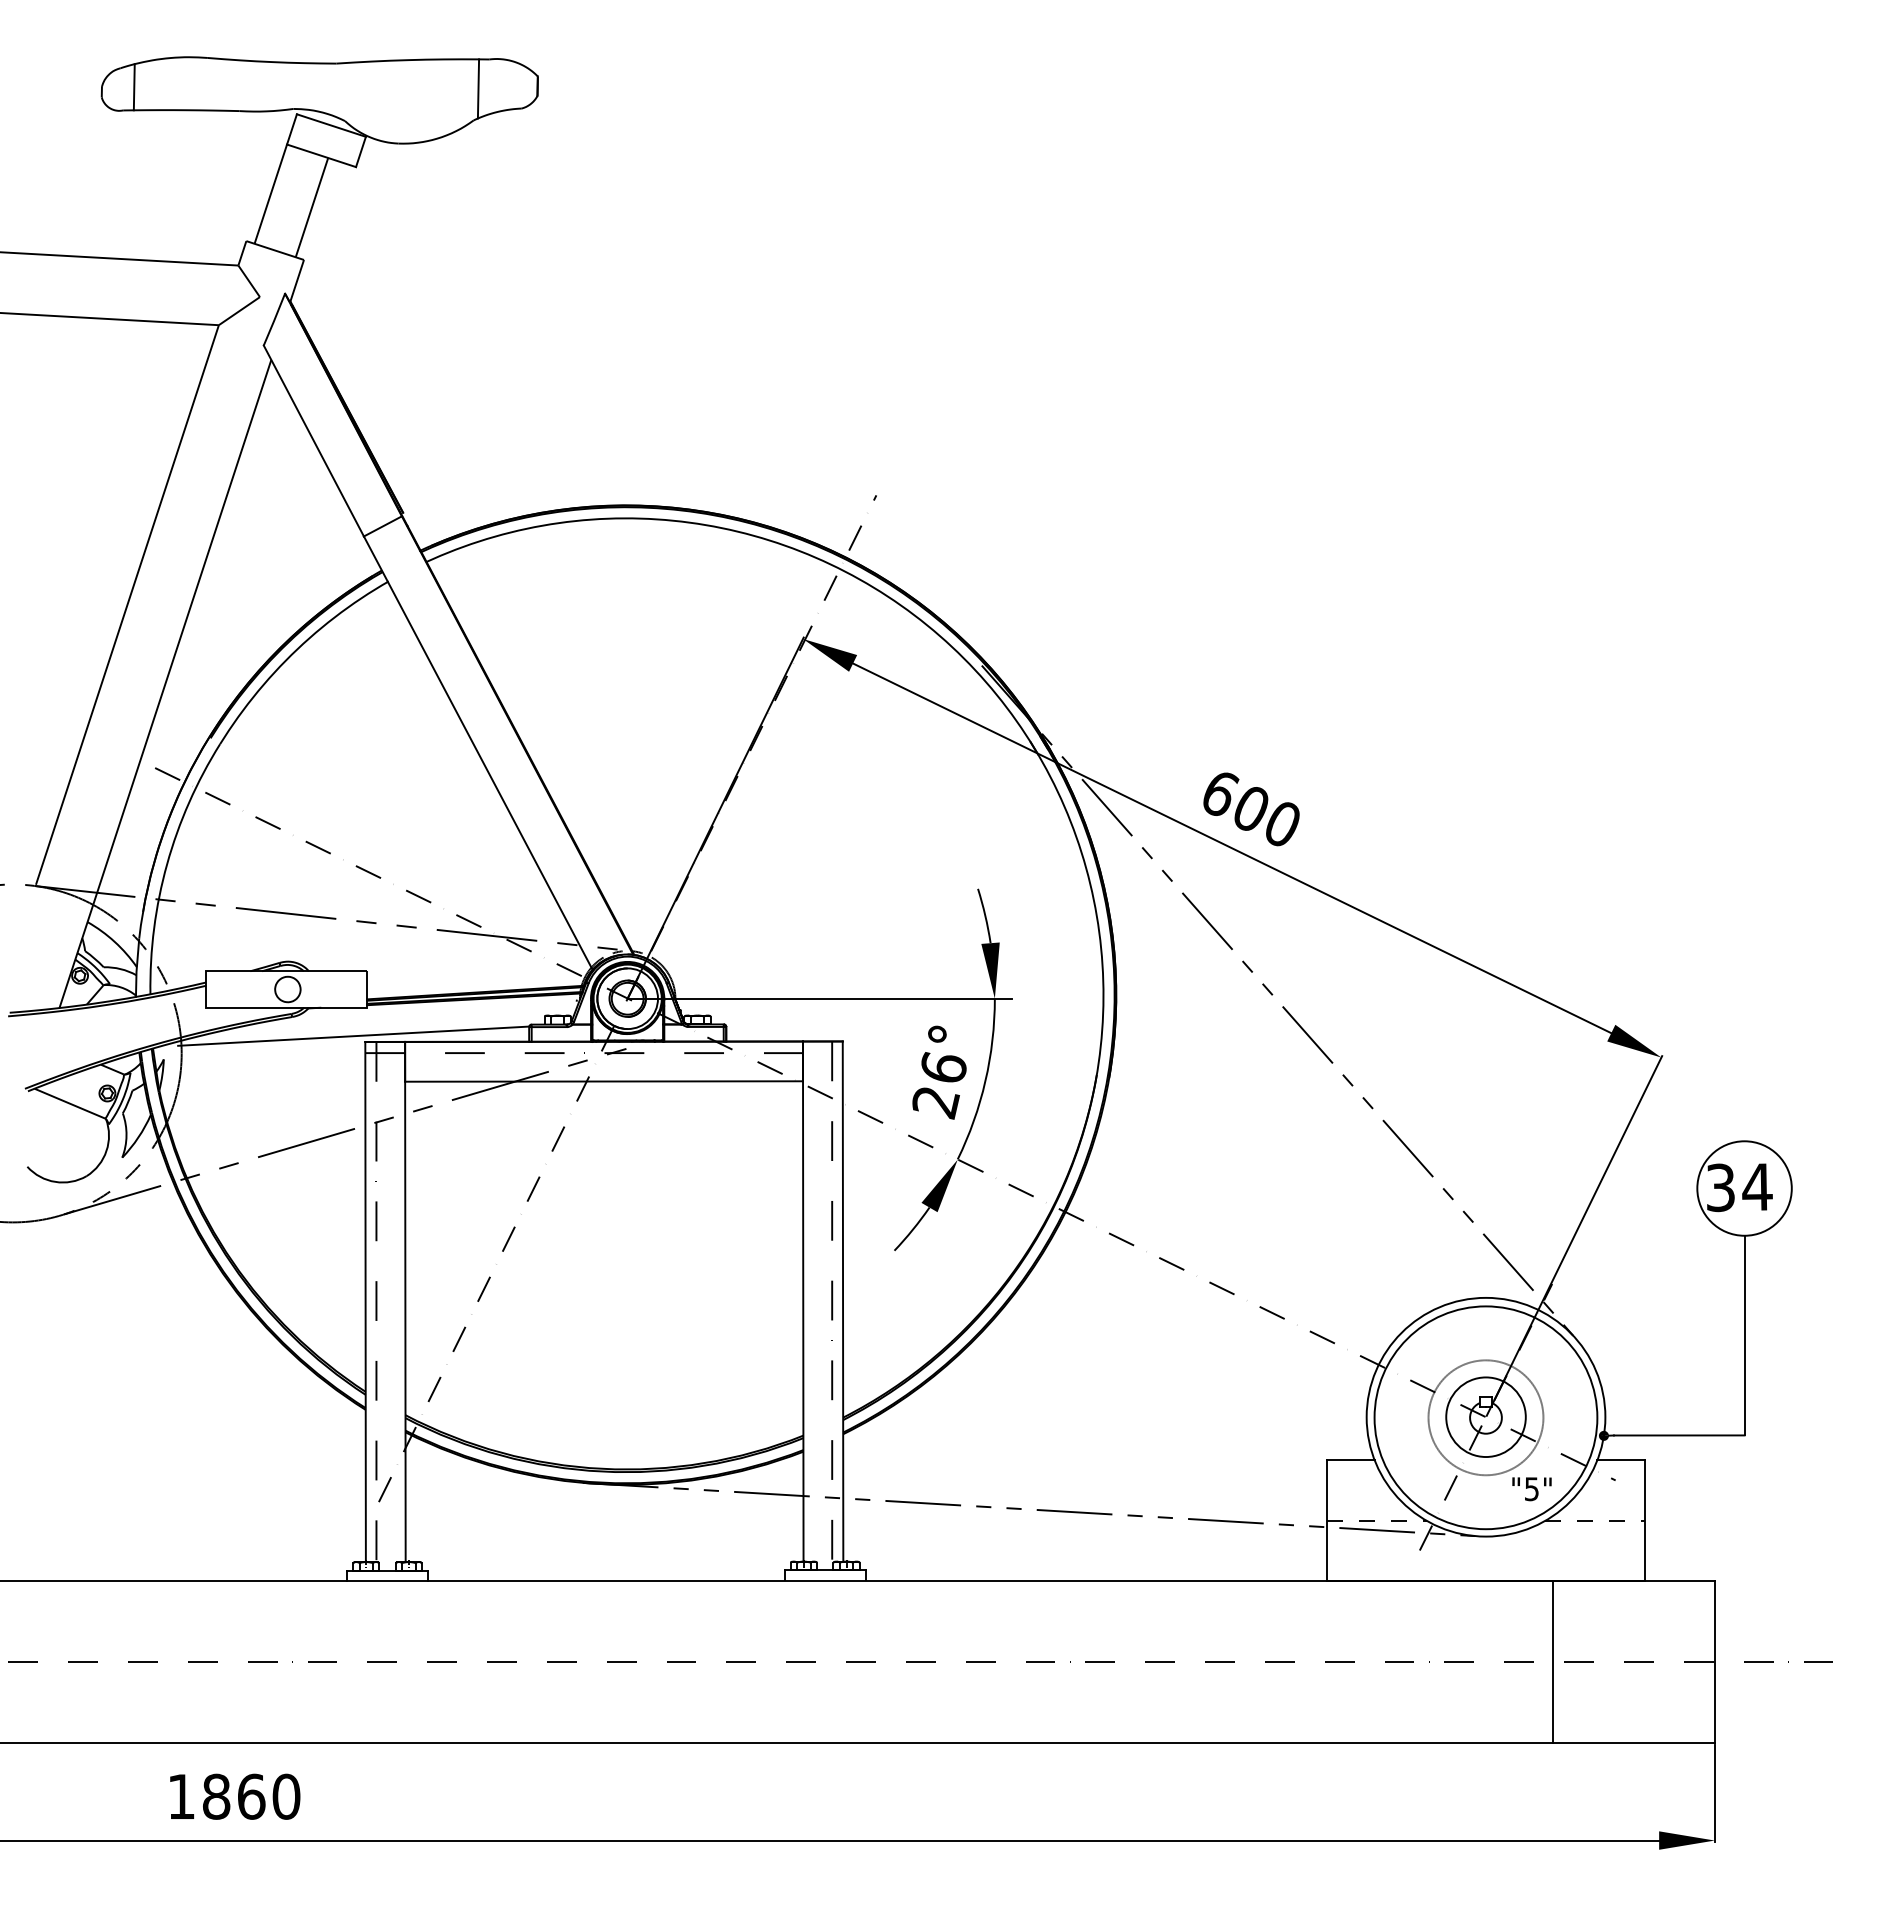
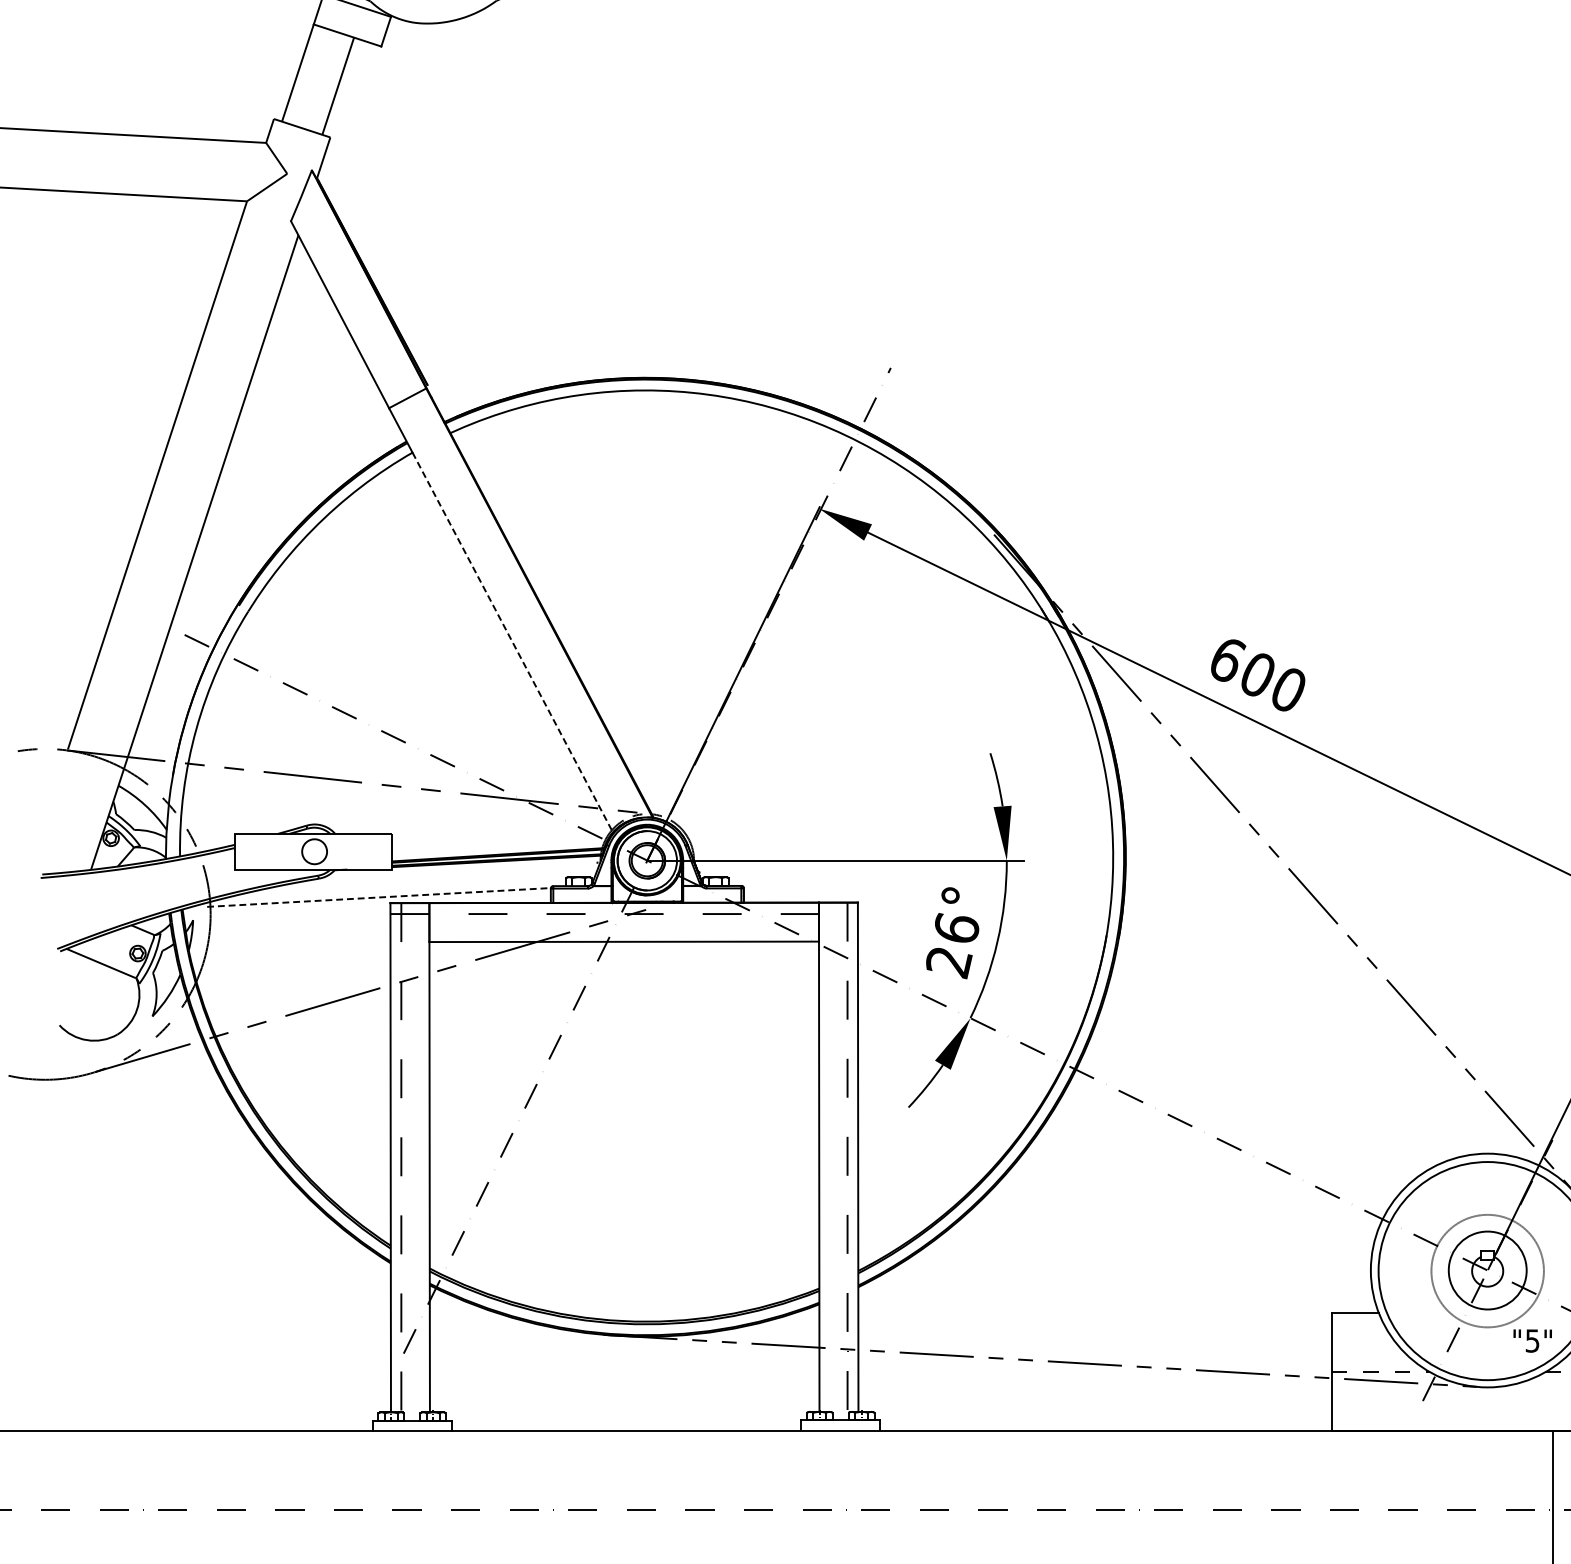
line: (490, 776) -> (513, 643), solid -> dashed
line: (353, 1036) -> (378, 897), solid -> dashed

